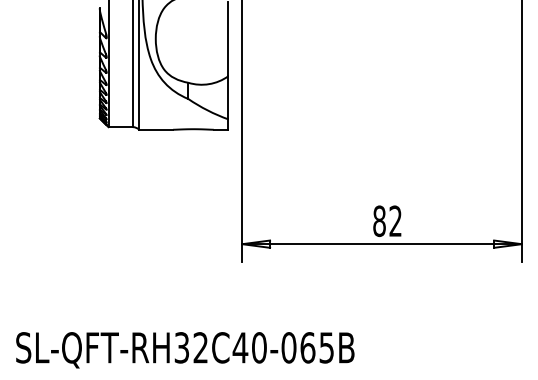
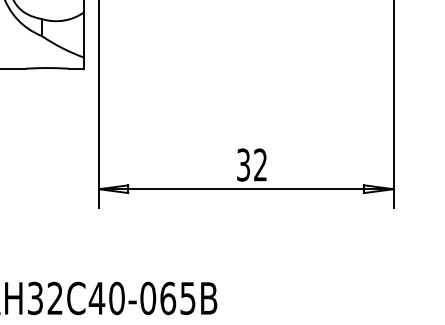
text: (379, 220) -> (243, 164), 82 -> 32

